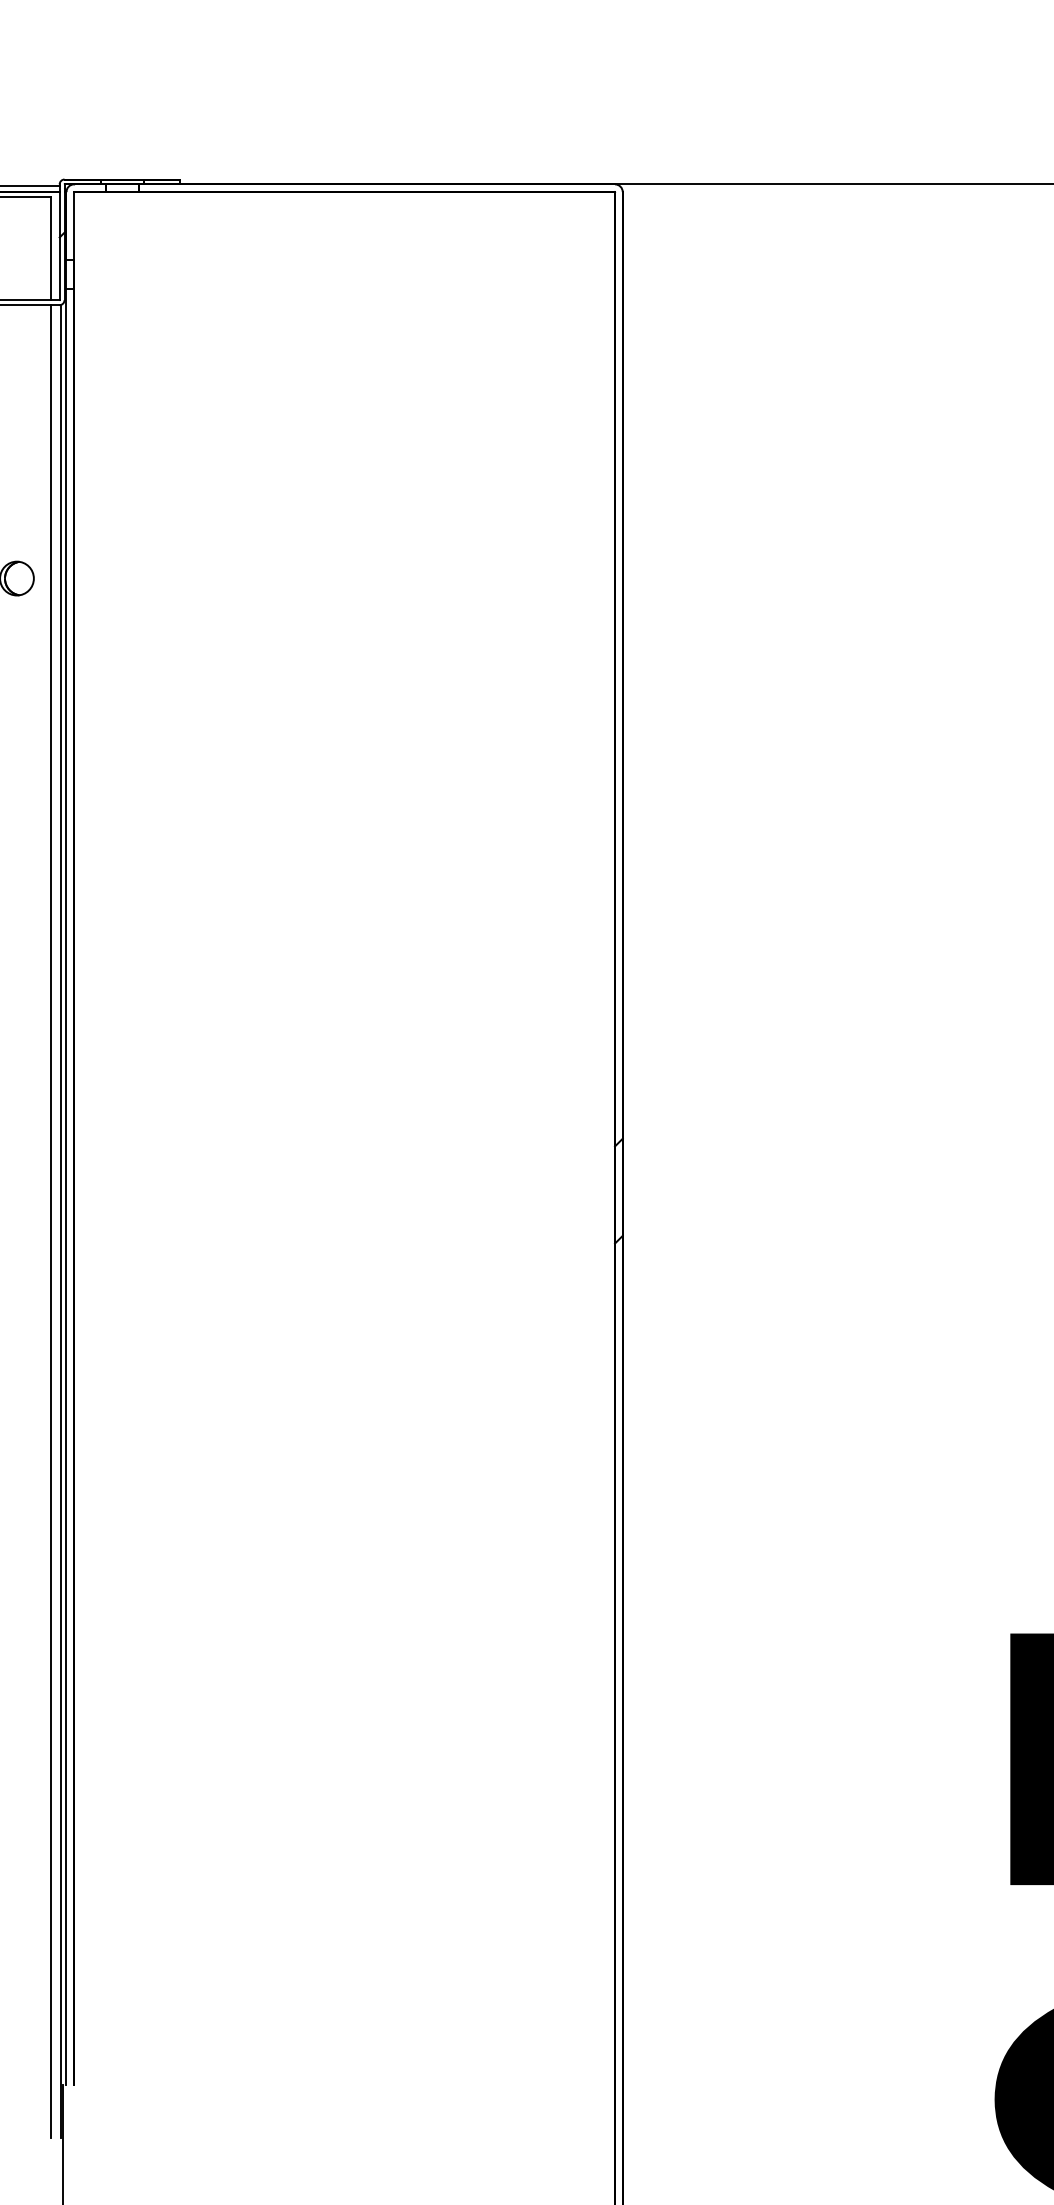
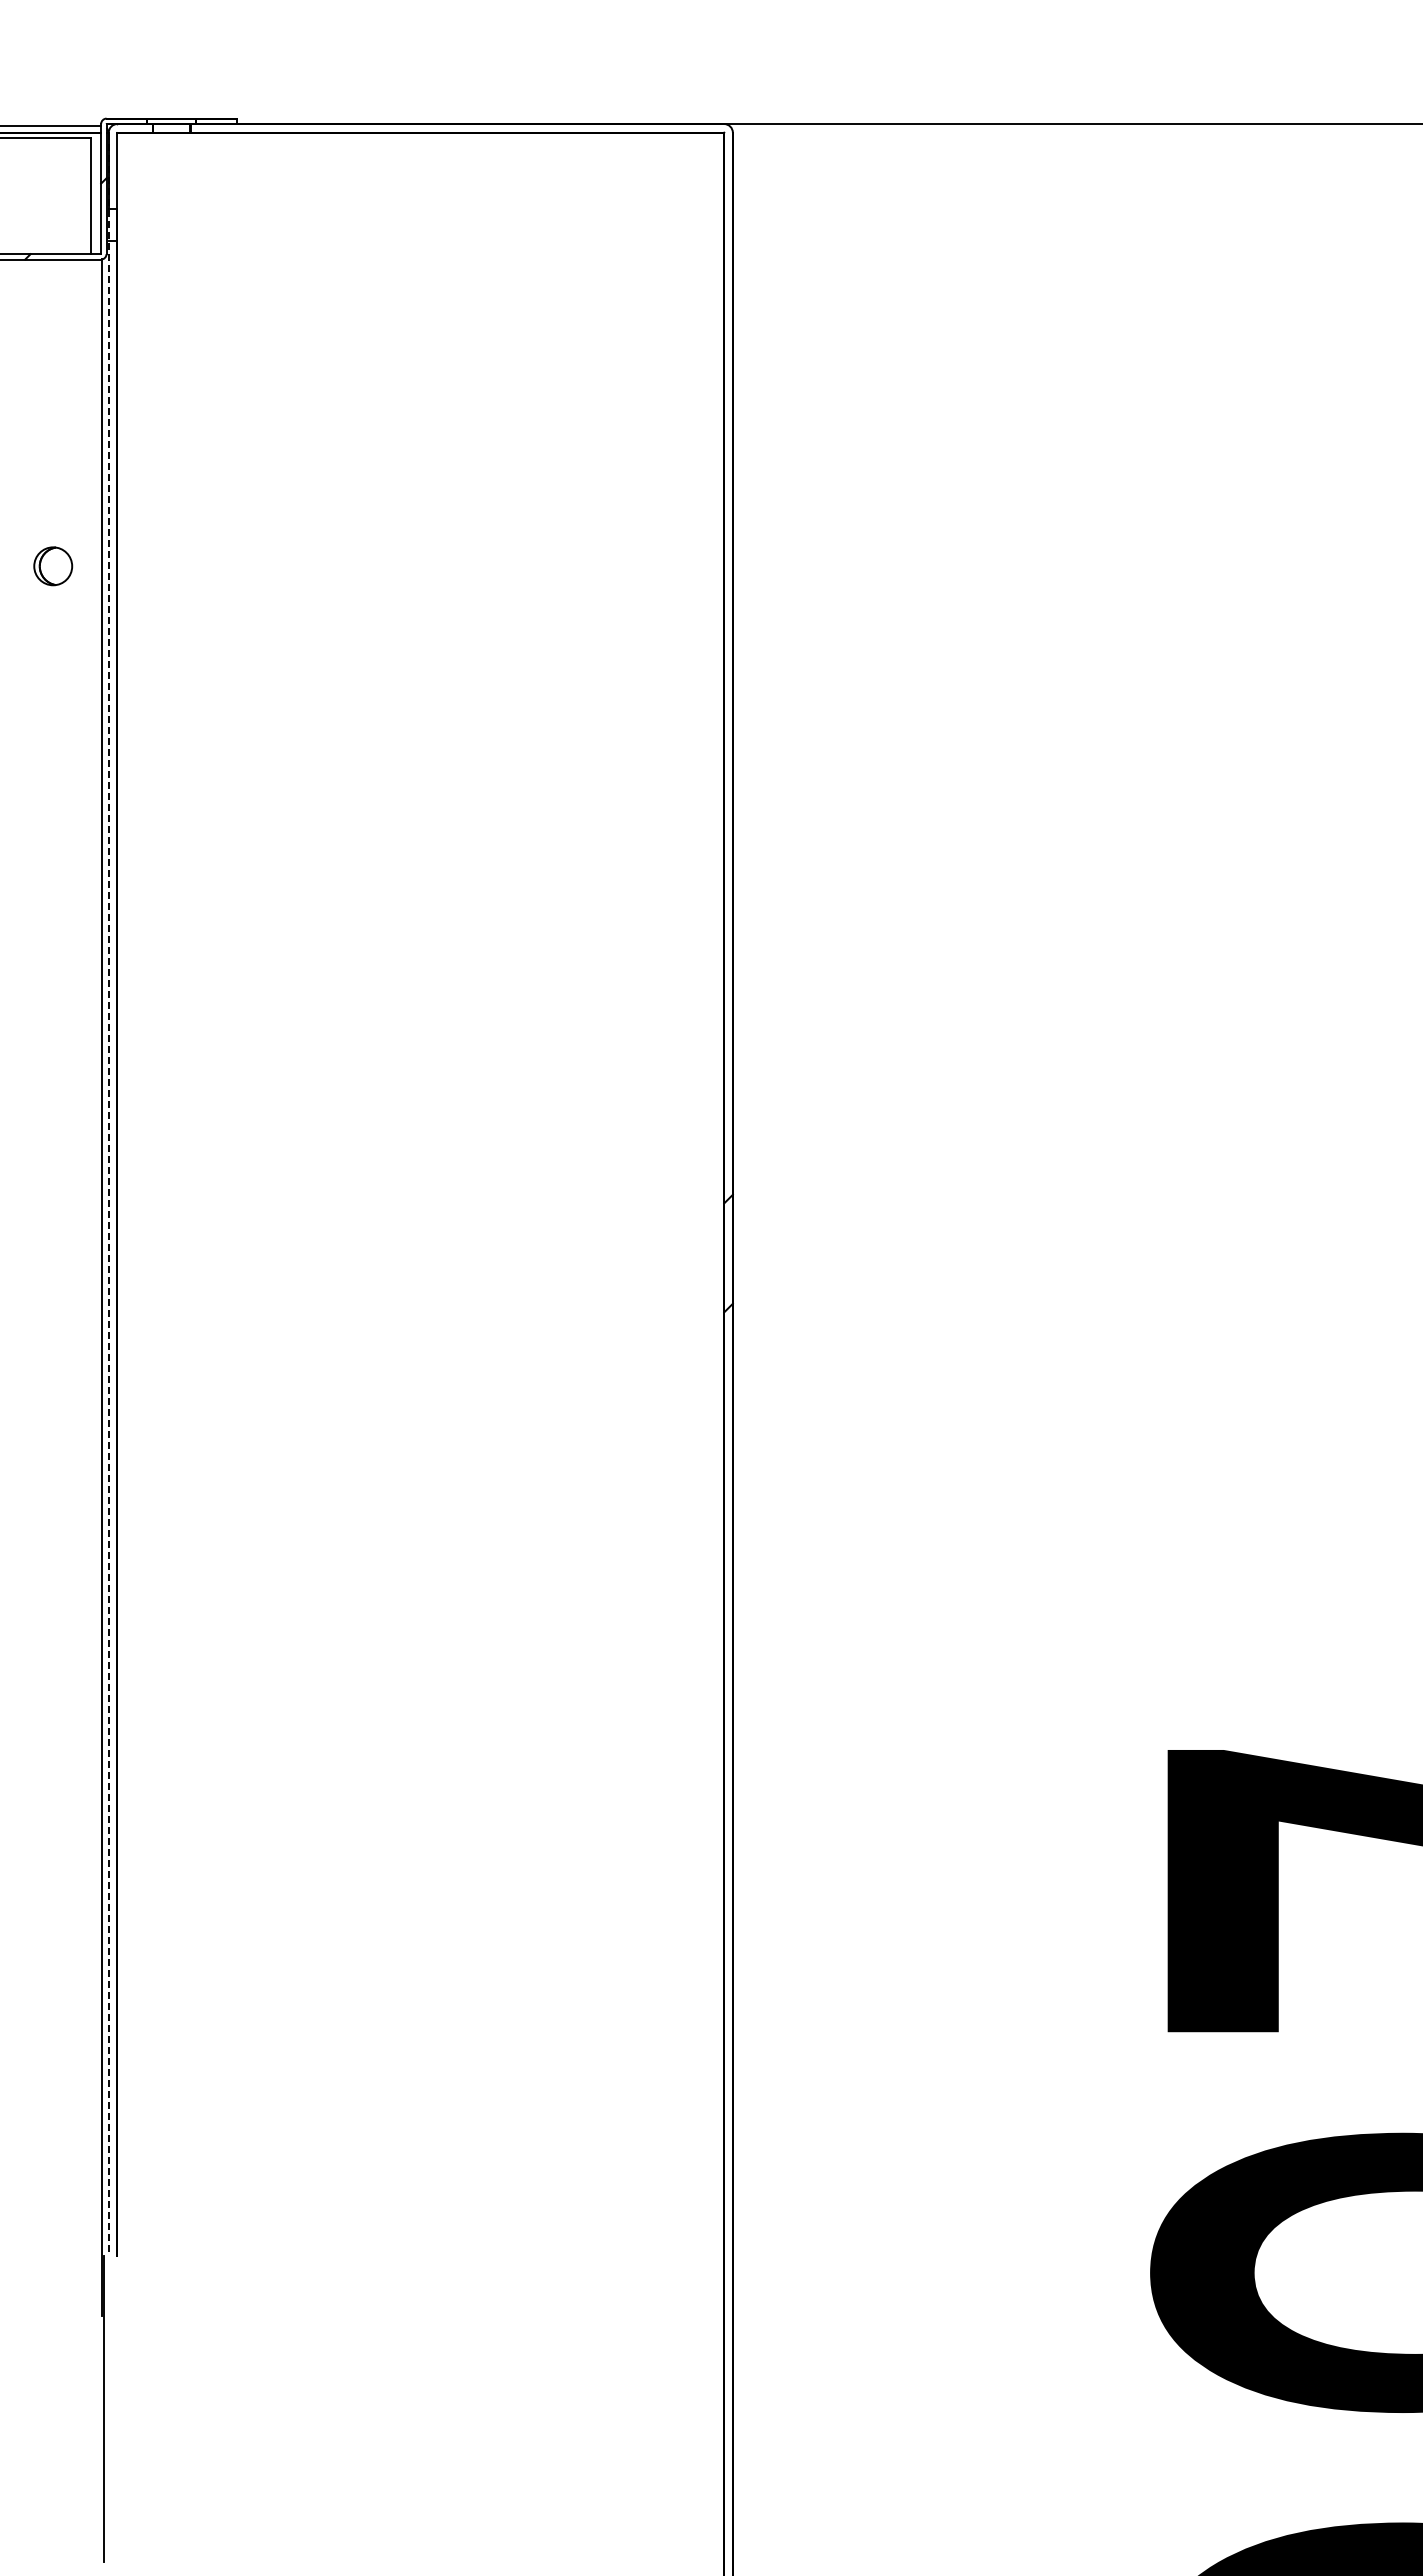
line: (66, 1138) -> (108, 1194), solid -> dashed
line: (51, 1221) -> (91, 1287), removed

